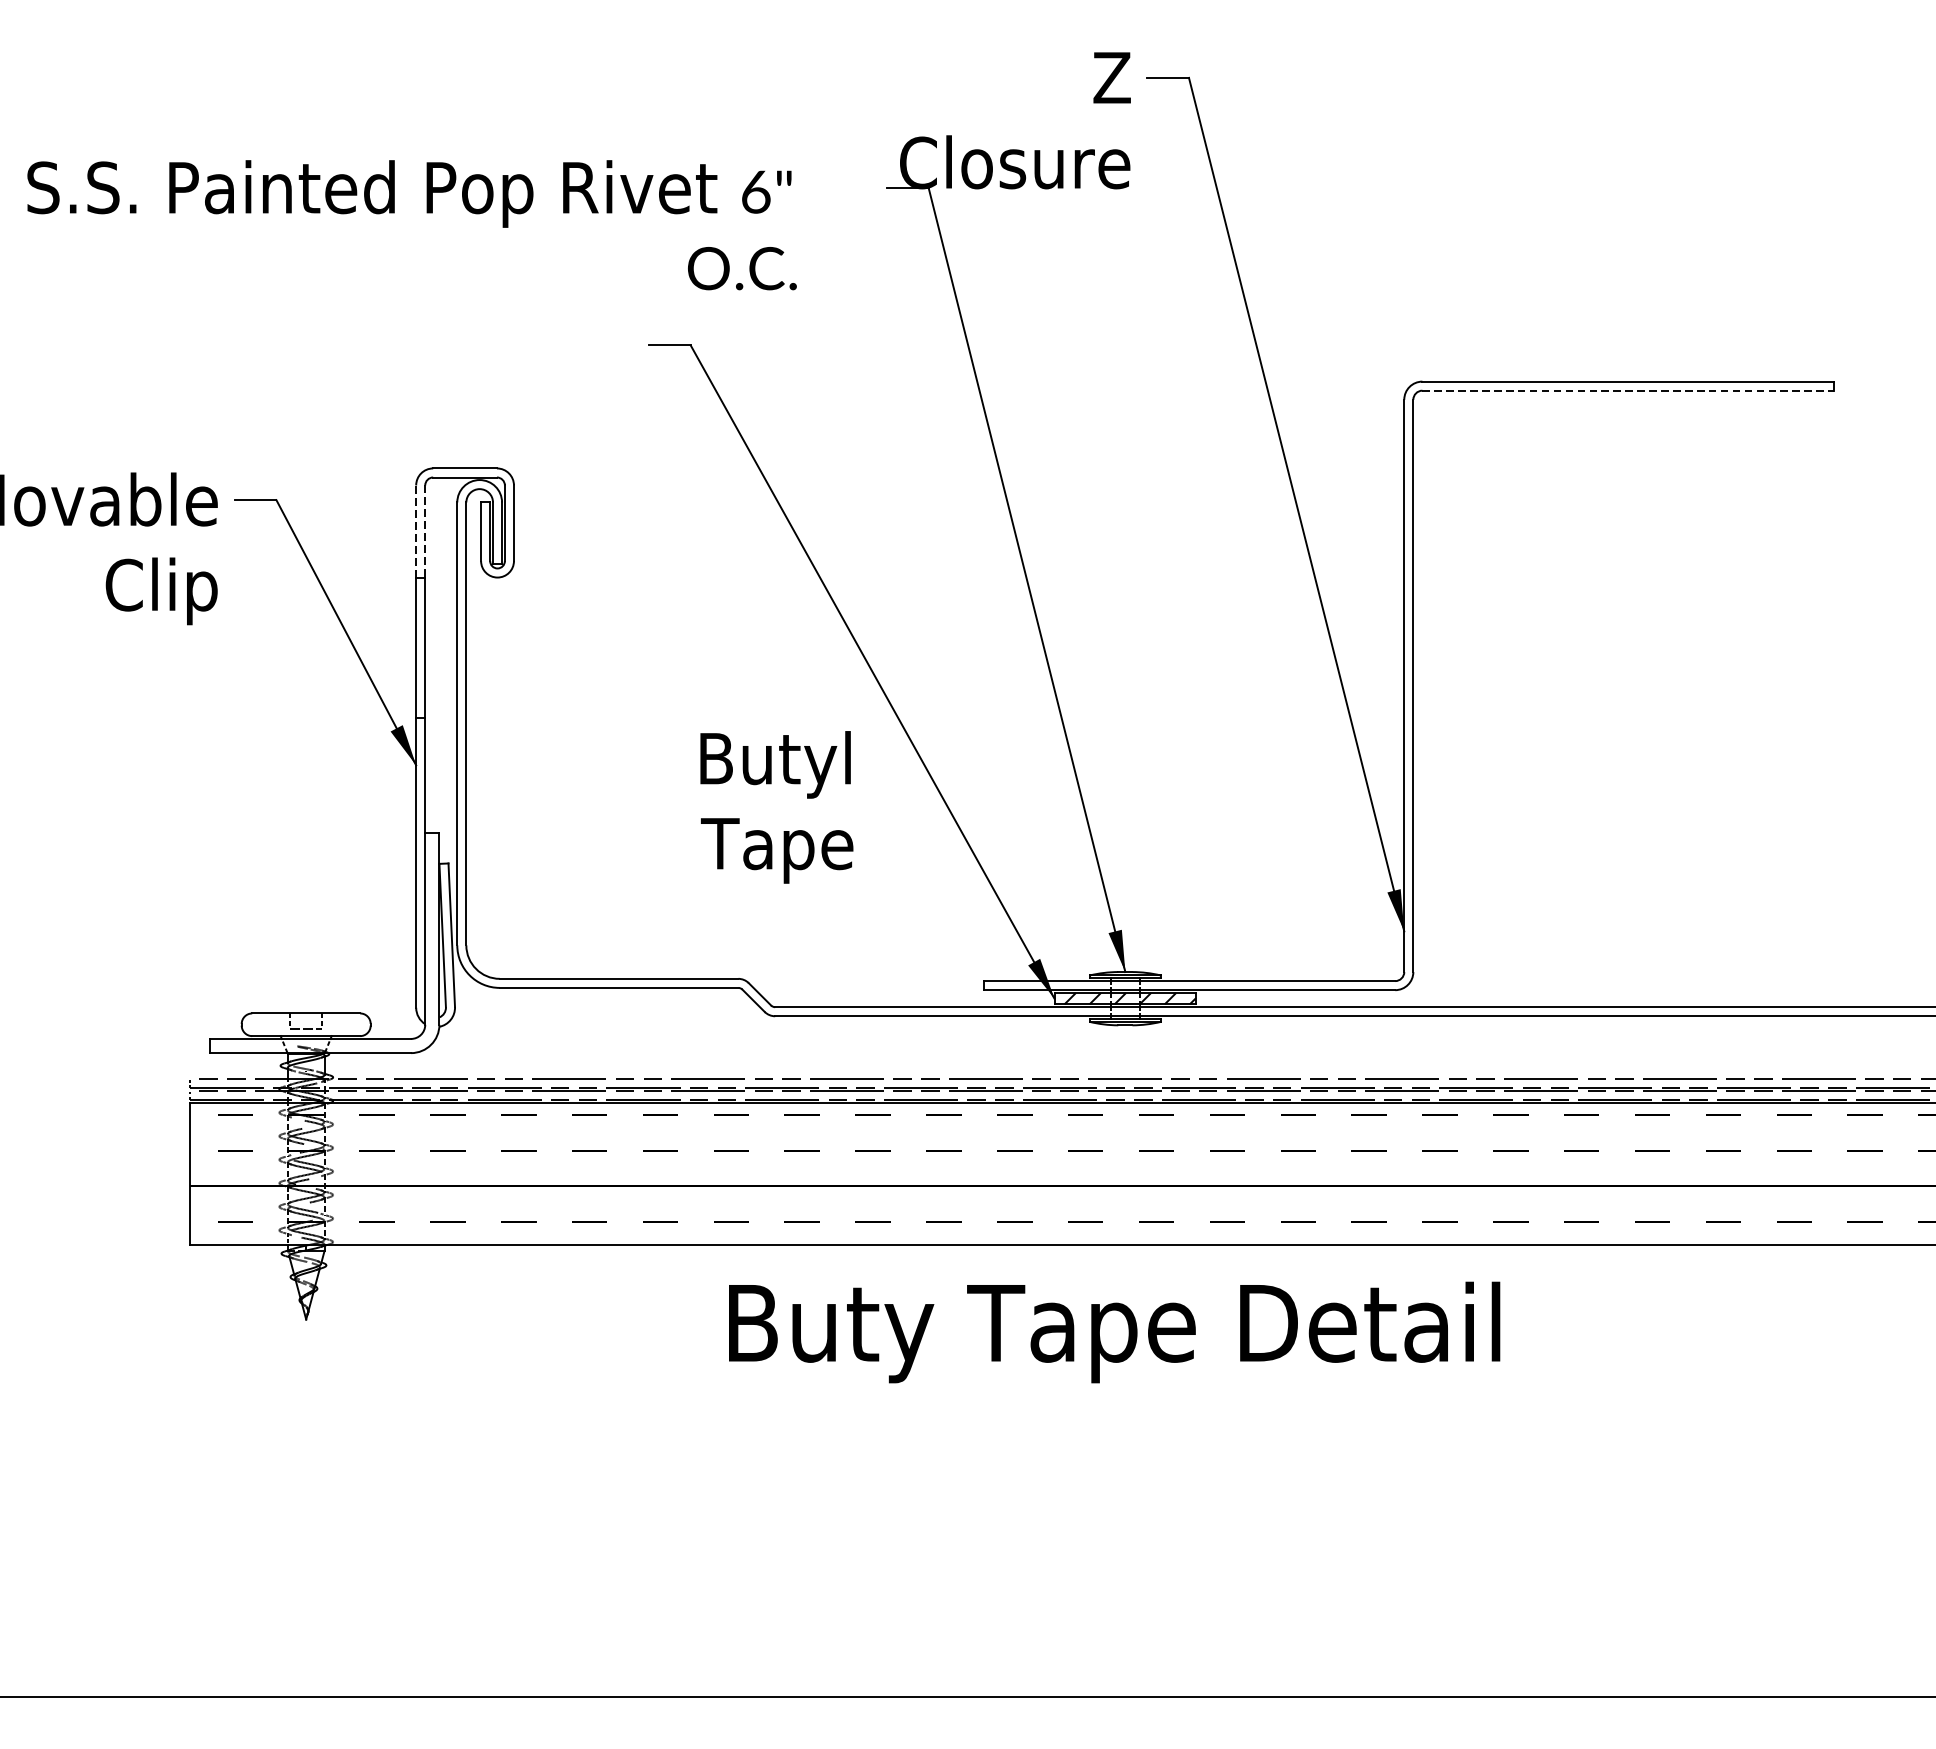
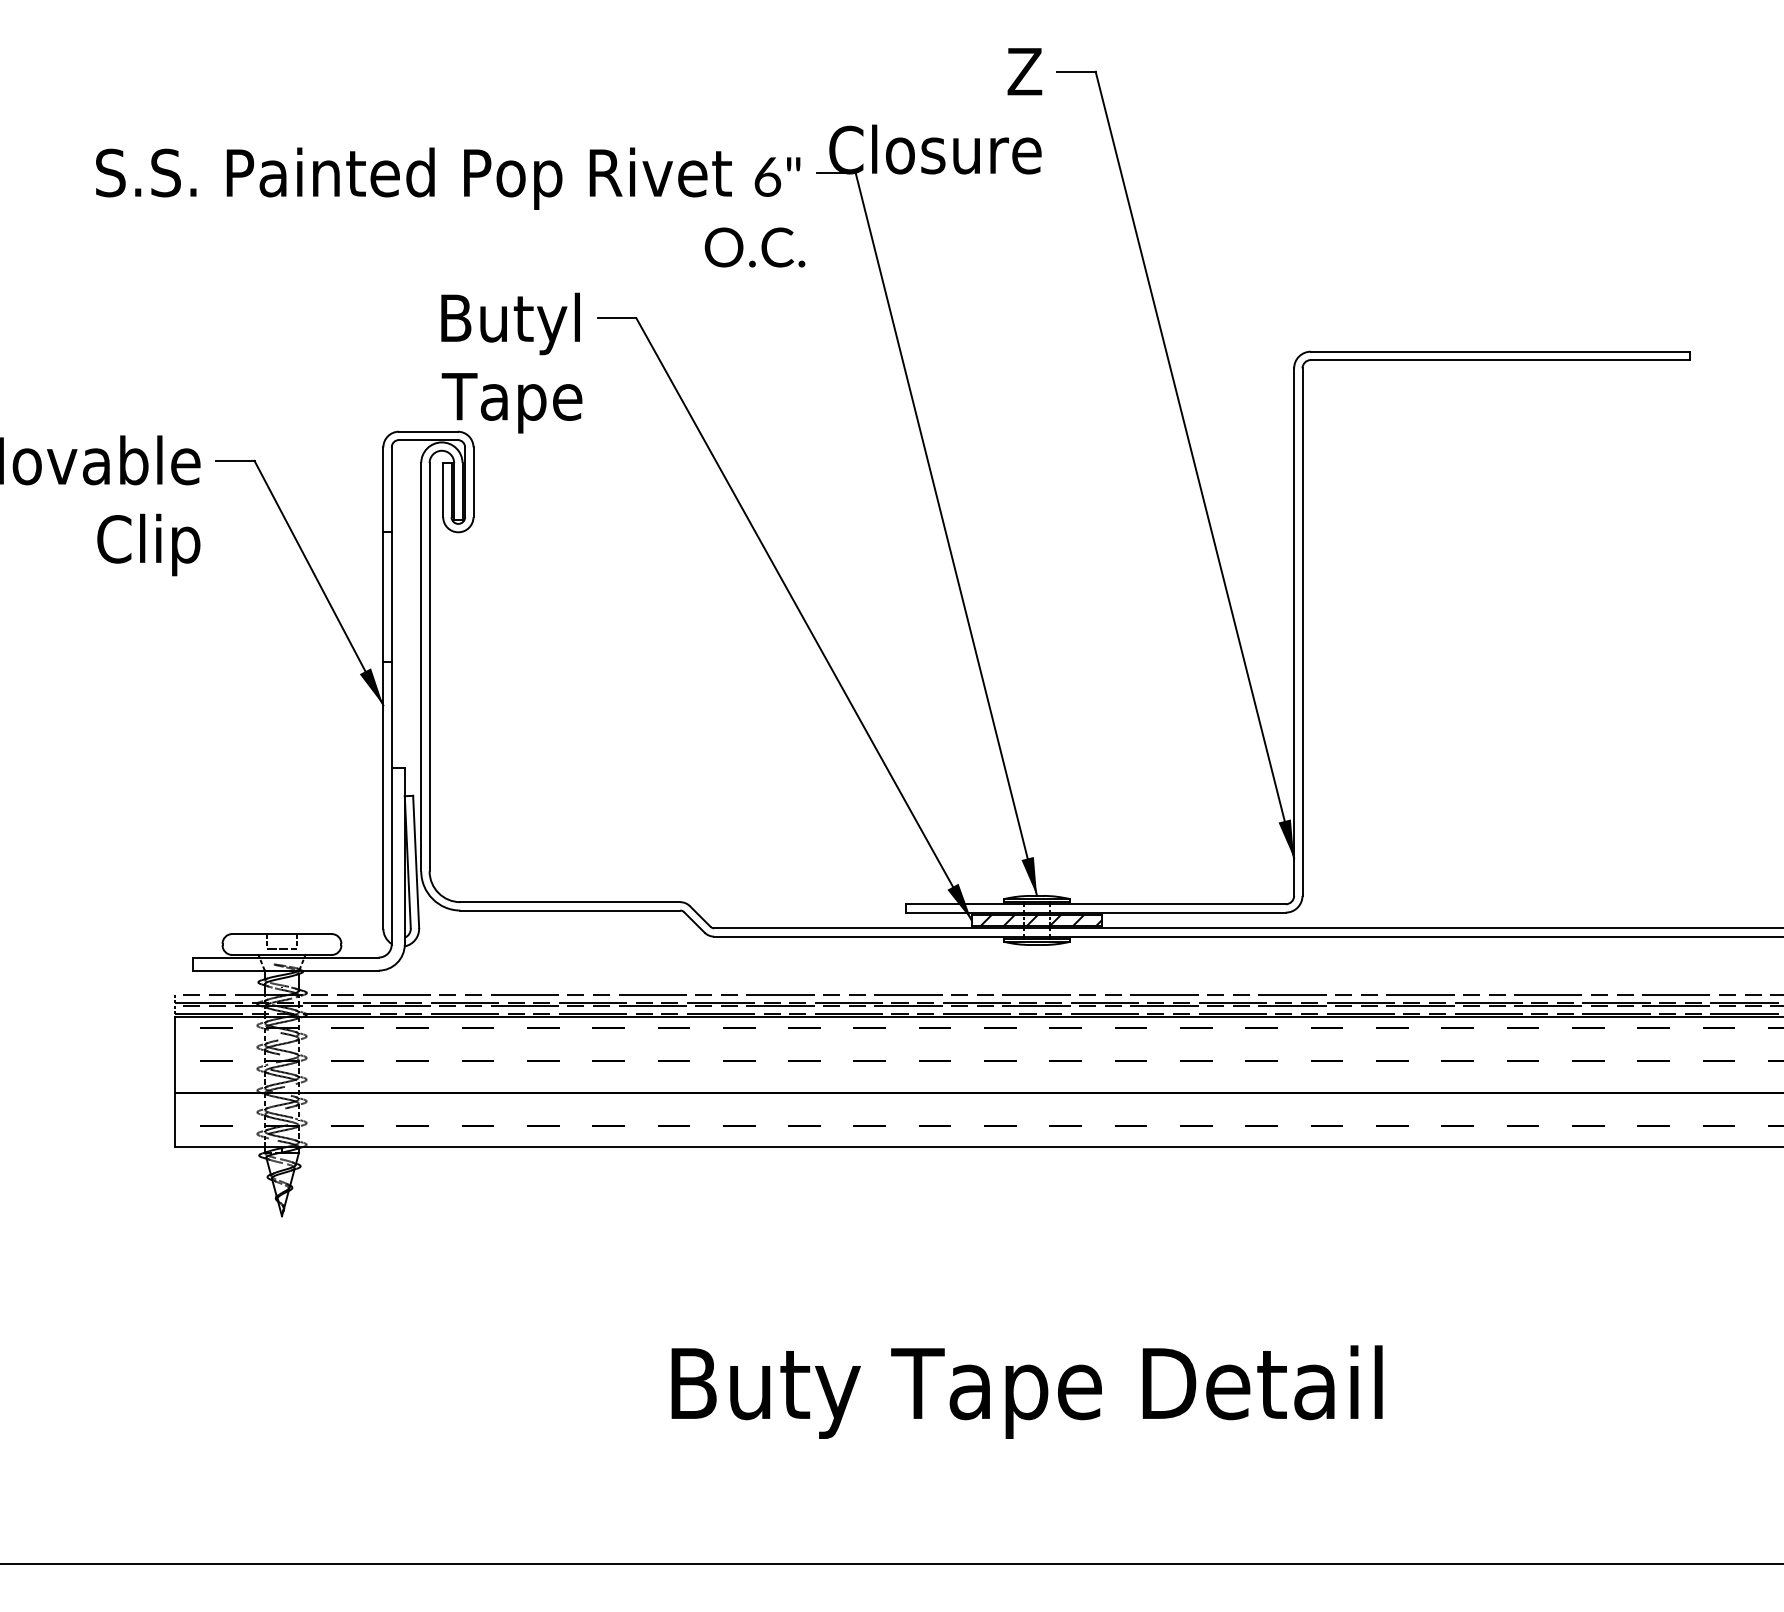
text: (411, 225) -> (450, 207), moved
line: (1628, 391) -> (1500, 360), dashed -> solid
line: (416, 531) -> (383, 489), dashed -> solid
line: (425, 532) -> (391, 490), dashed -> solid
text: (776, 806) -> (511, 362), moved
text: (1113, 1331) -> (1026, 1391), moved

